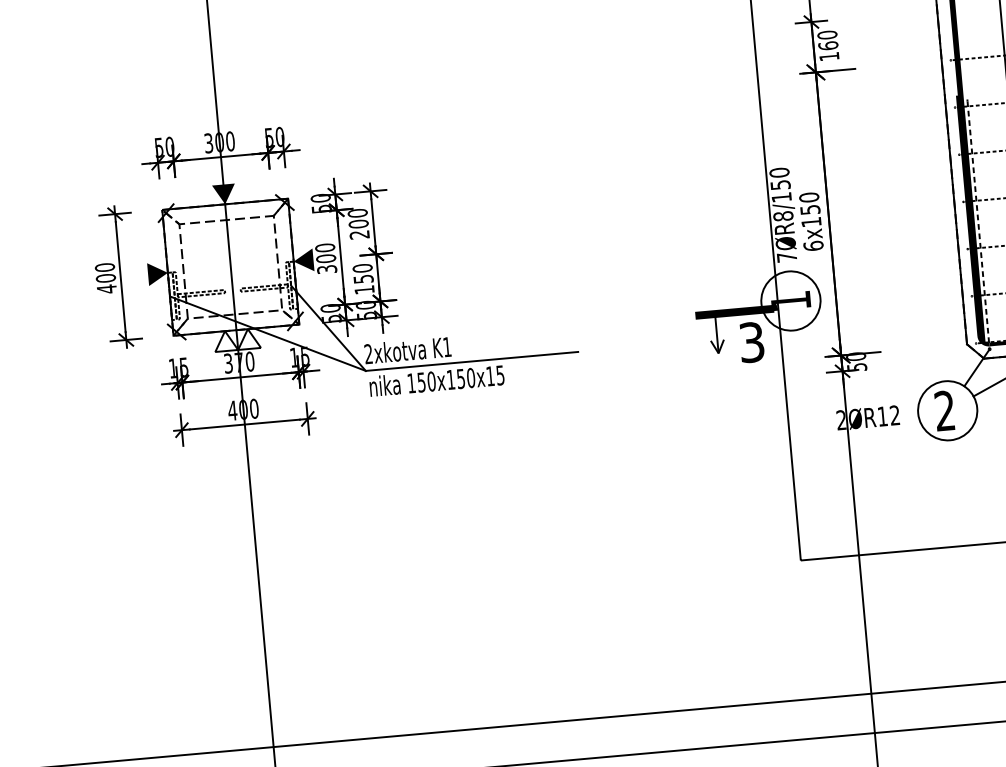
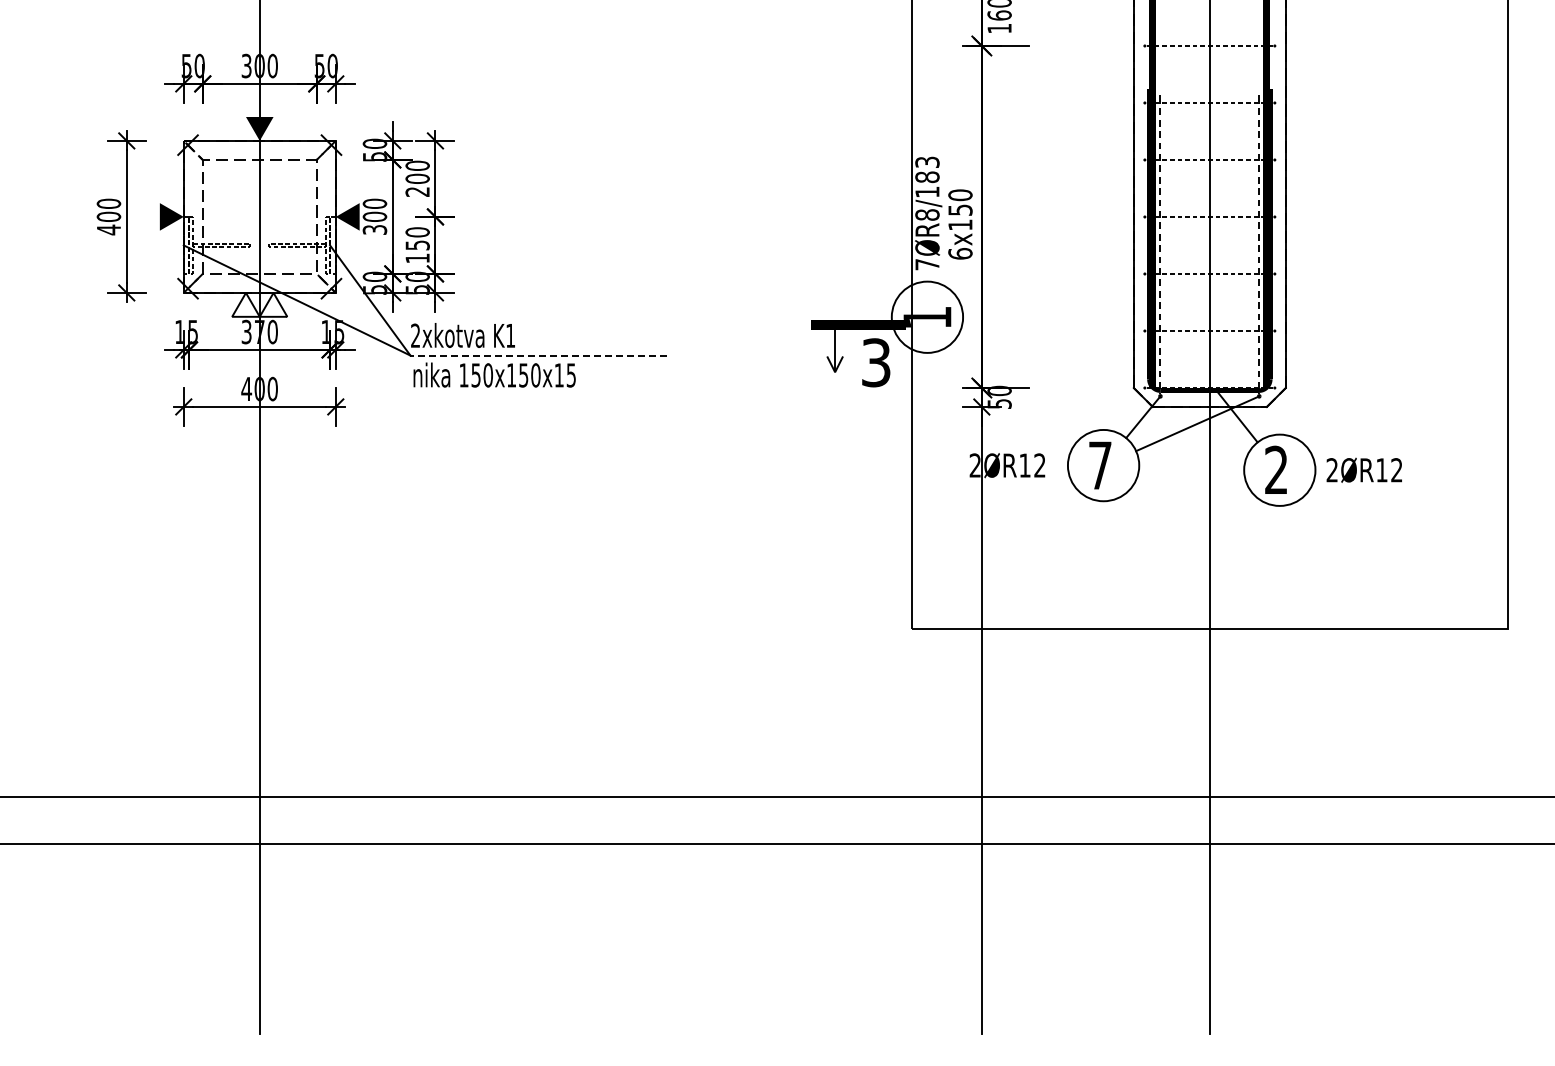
text: (780, 178) -> (927, 169), 7ØR8/150 -> 7ØR8/183
line: (471, 361) -> (538, 355), solid -> dashed
text: (945, 410) -> (1100, 465), 2 -> 7

